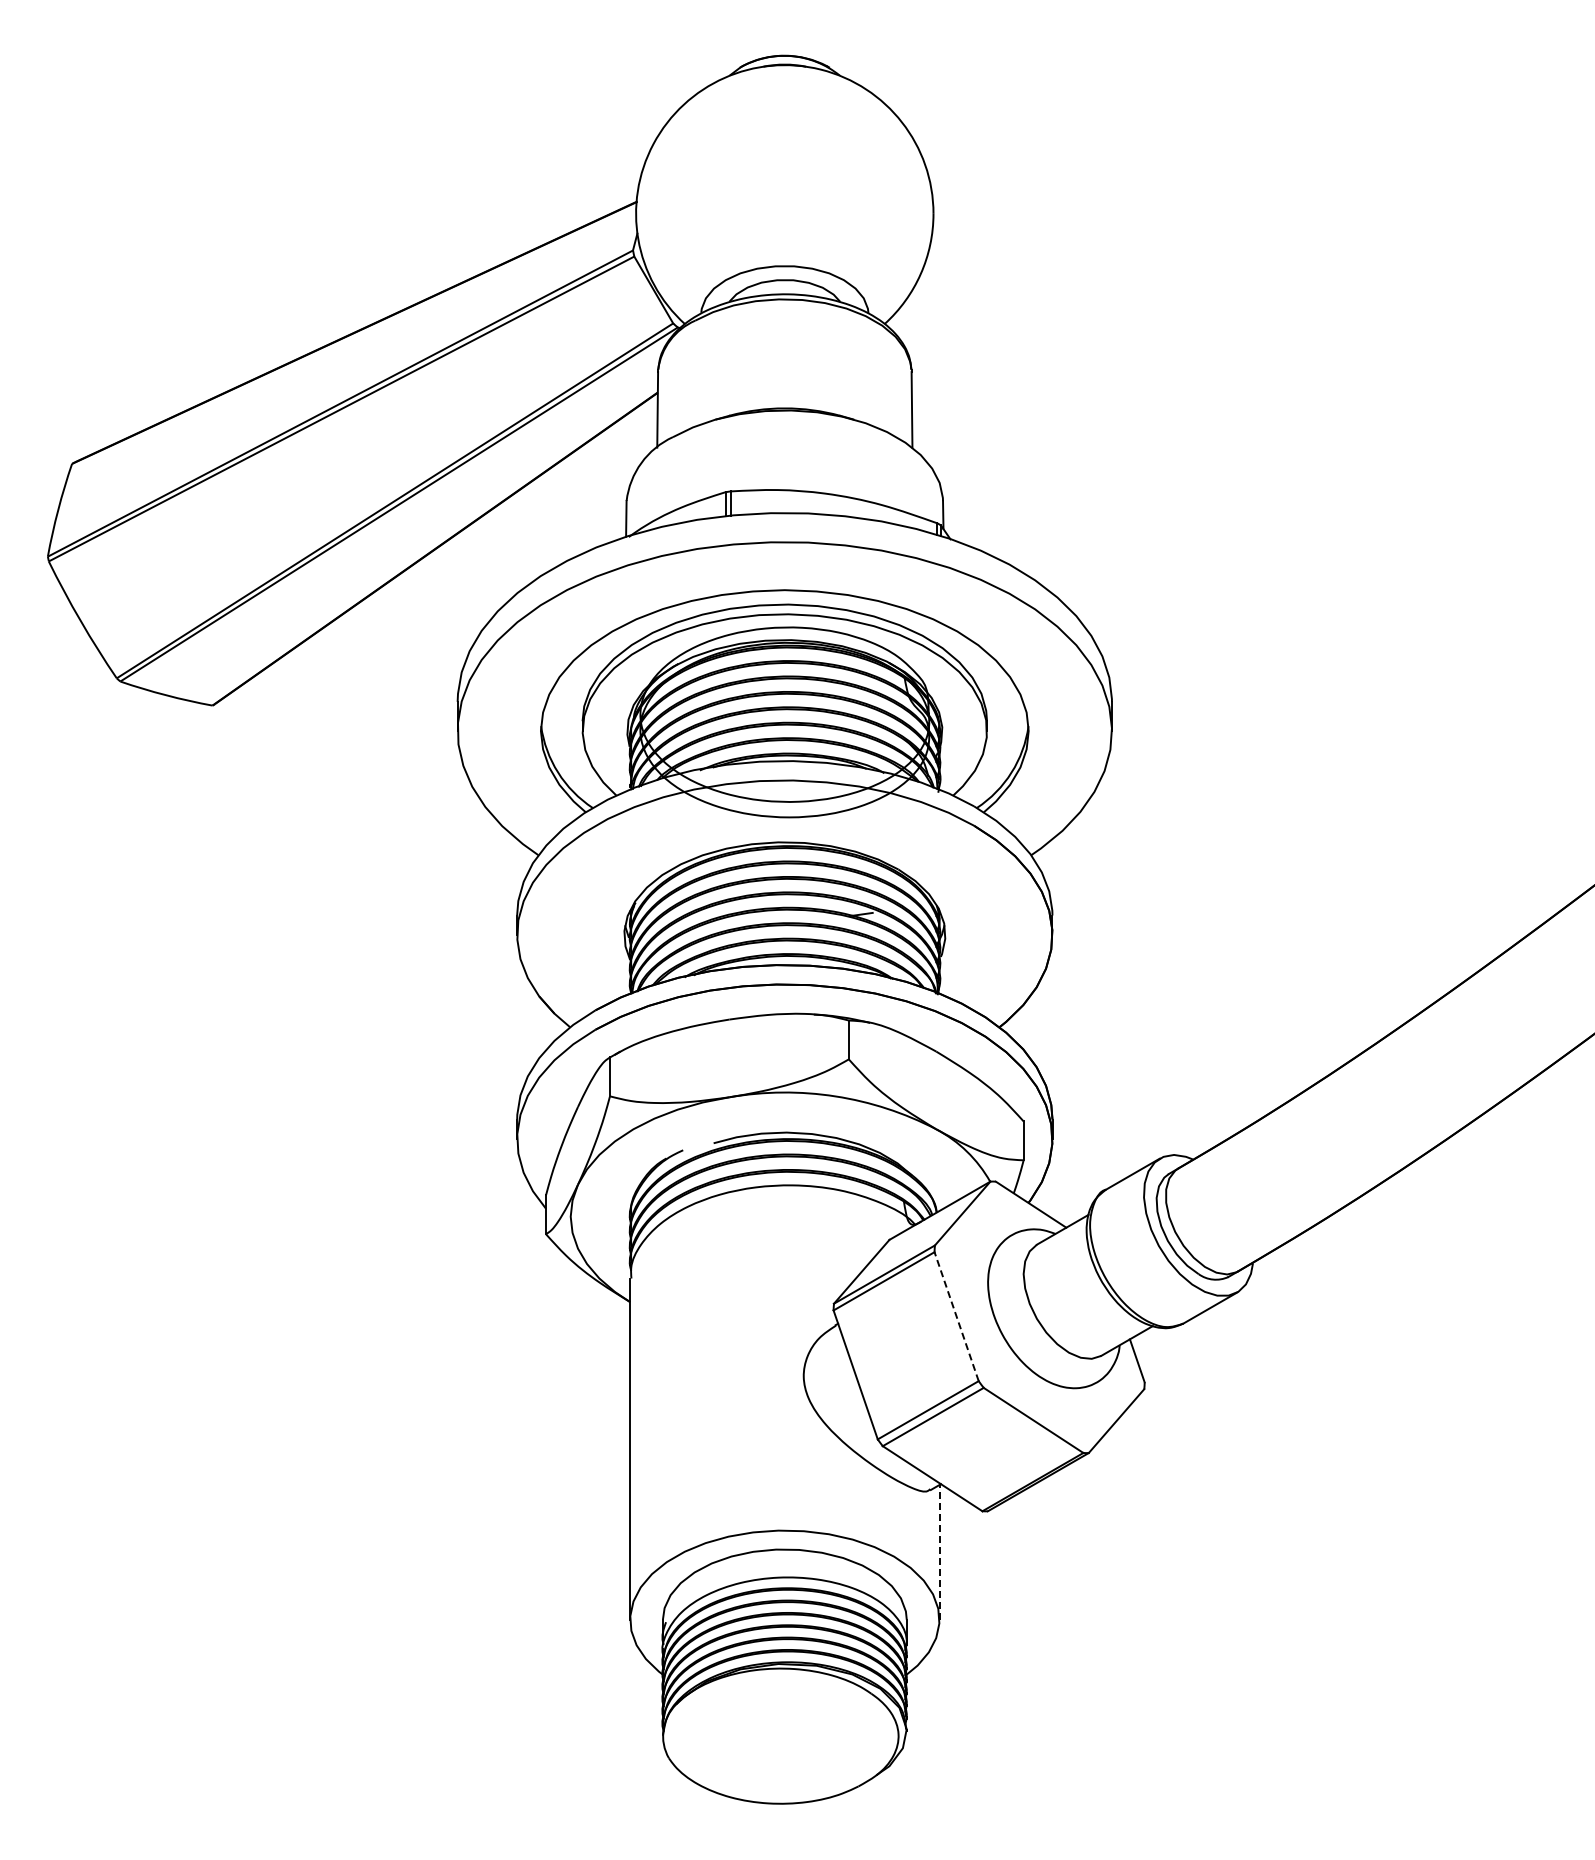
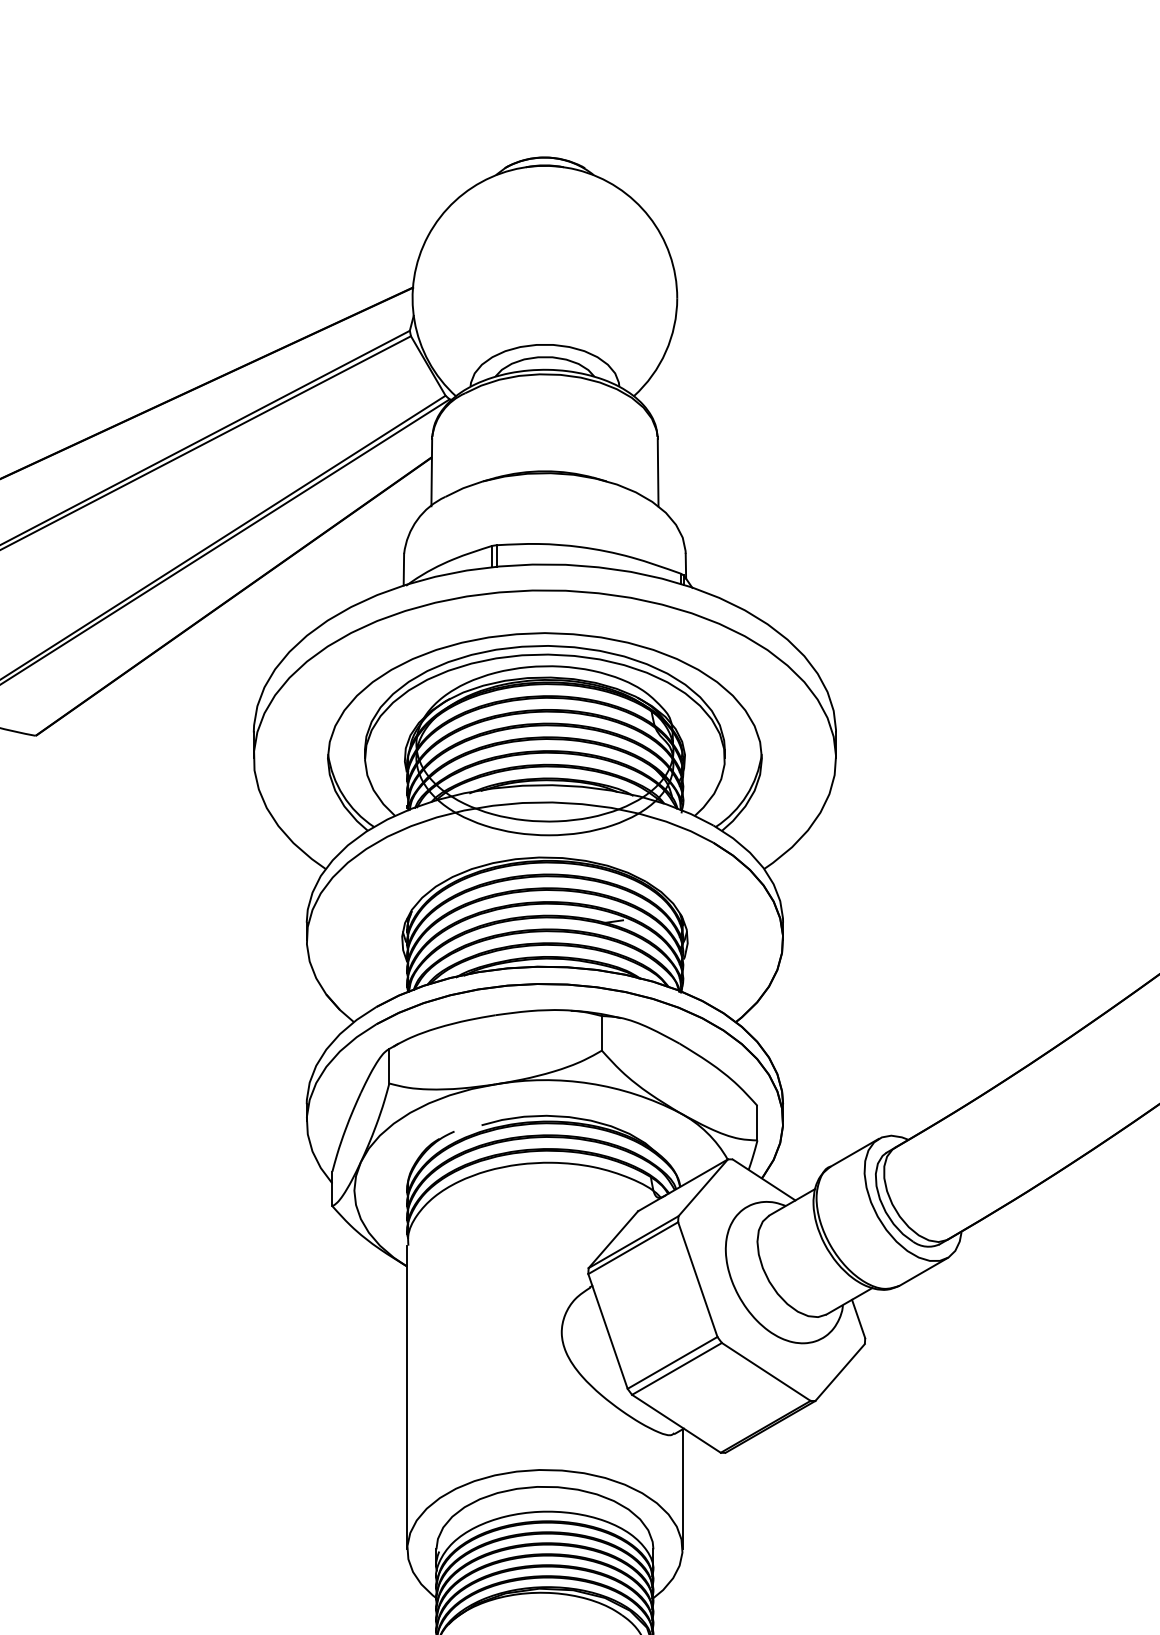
line: (956, 1316) -> (697, 1279), dashed -> solid
line: (939, 1551) -> (682, 1488), dashed -> solid

